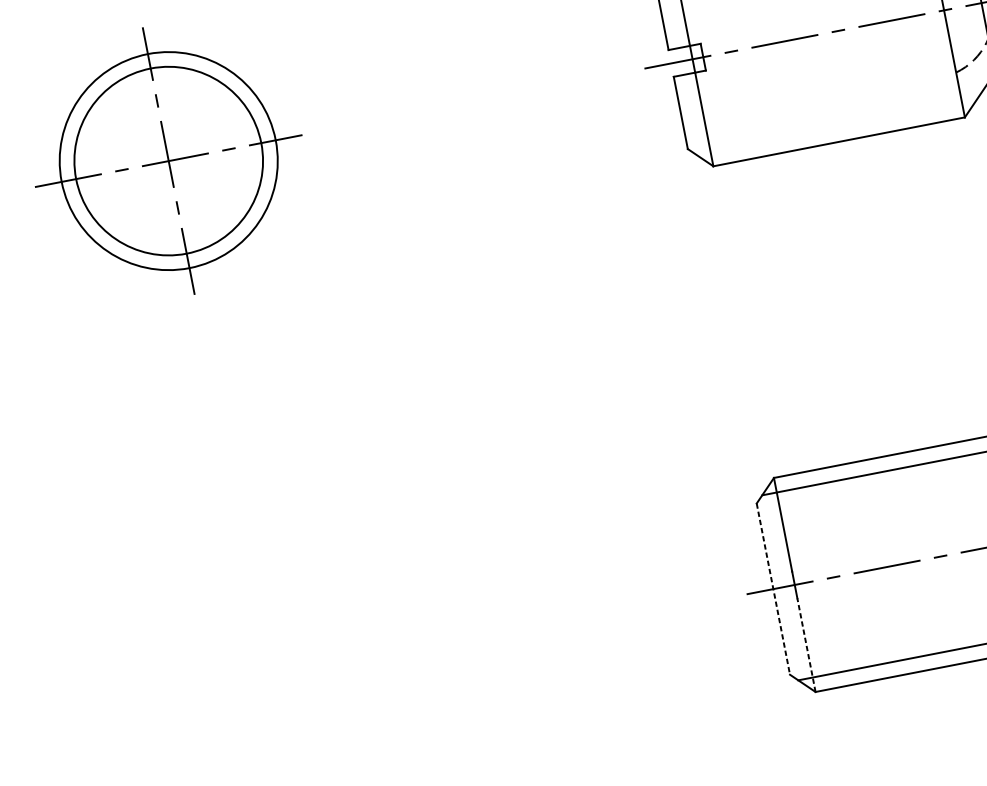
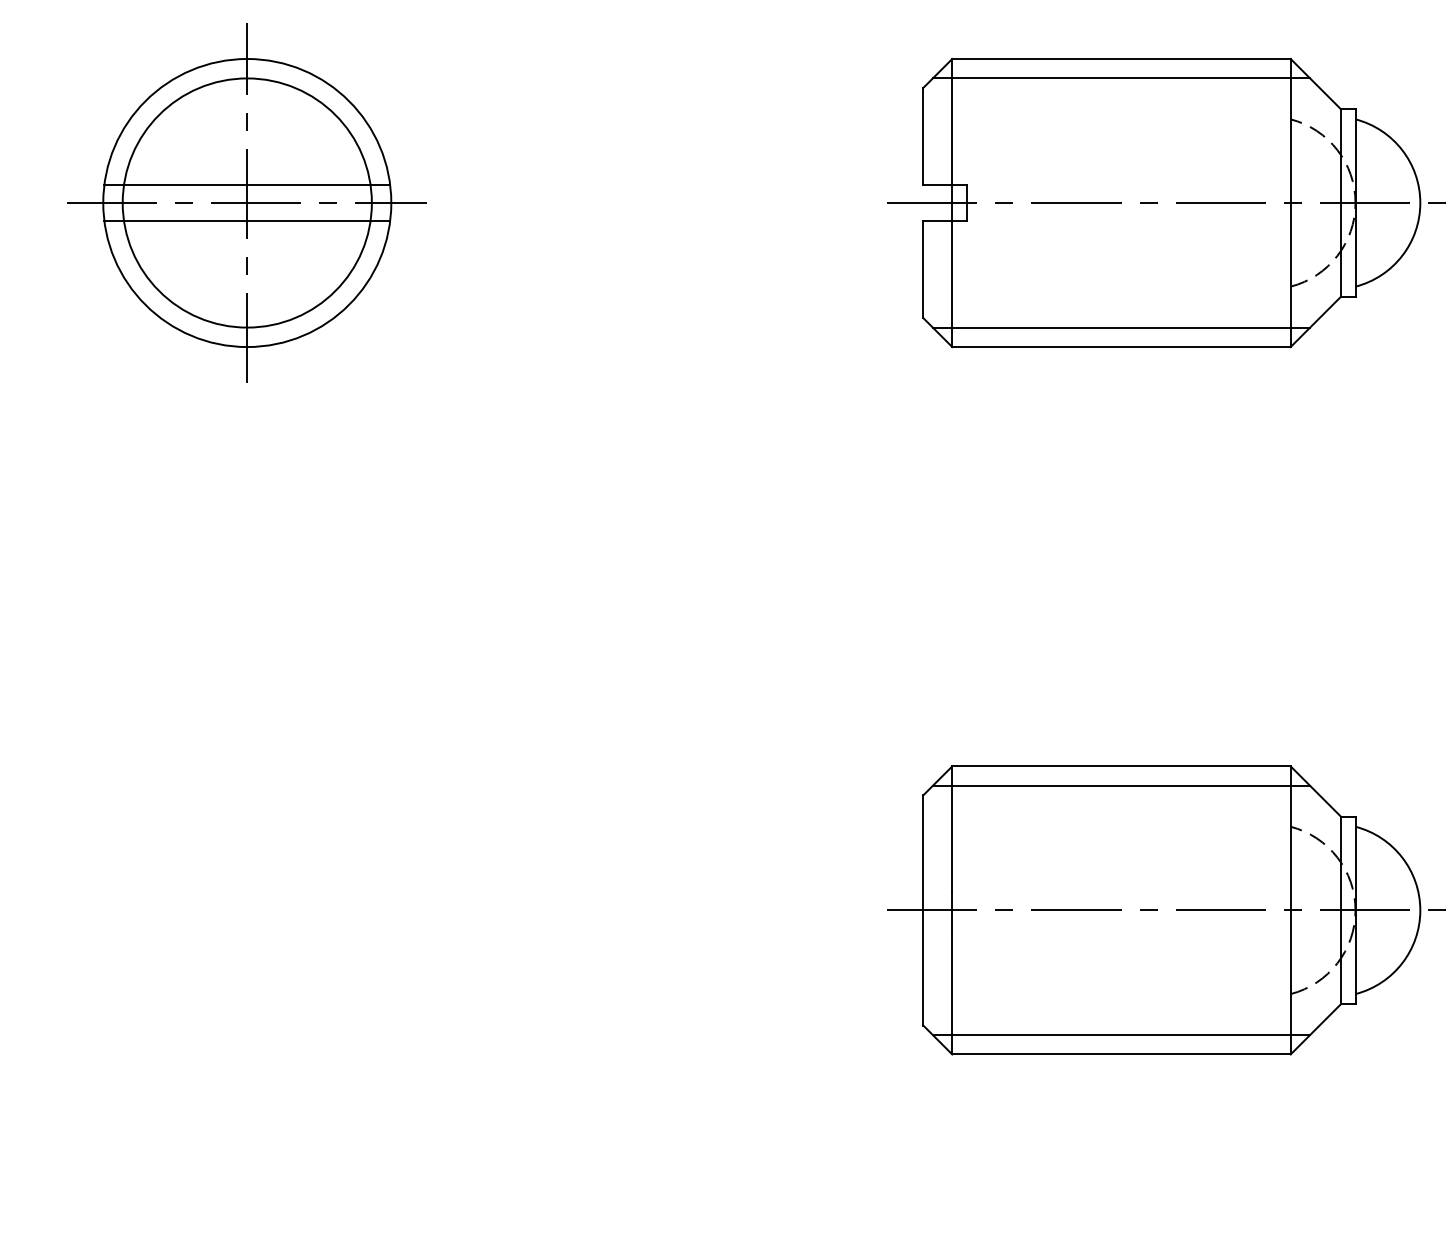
line: (836, 127) -> (1121, 327), added
line: (166, 148) -> (247, 185), added
line: (171, 174) -> (247, 221), added
line: (773, 589) -> (923, 910), dashed -> solid
line: (806, 644) -> (952, 990), dashed -> solid

